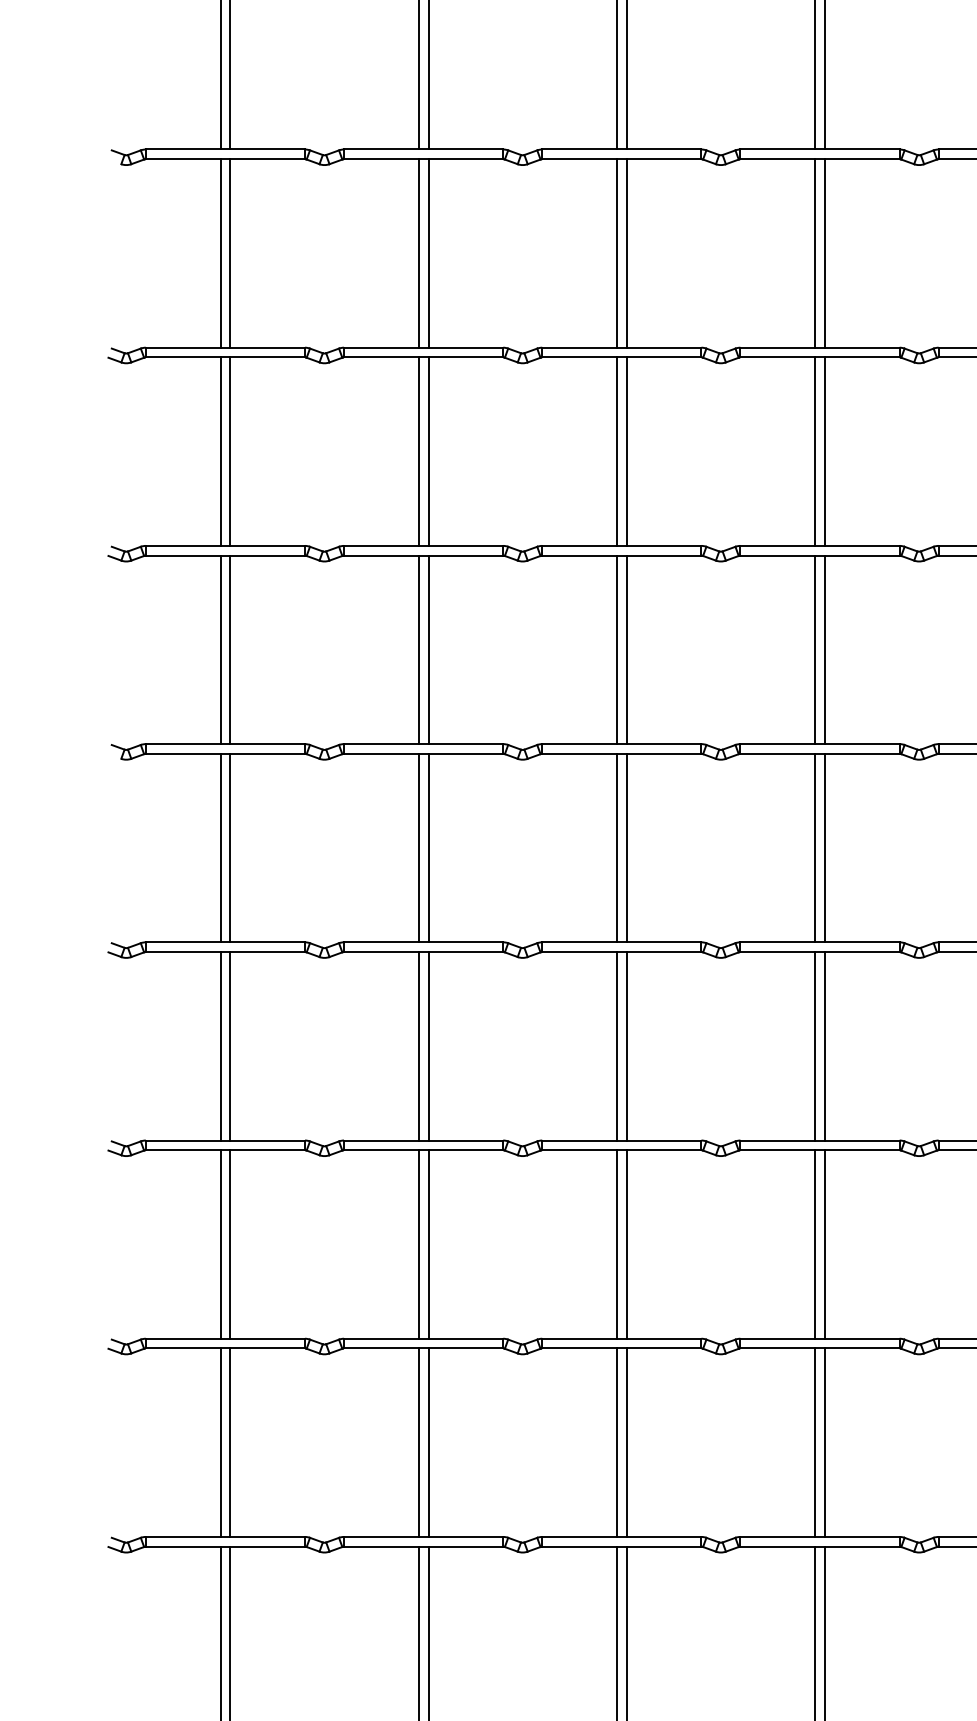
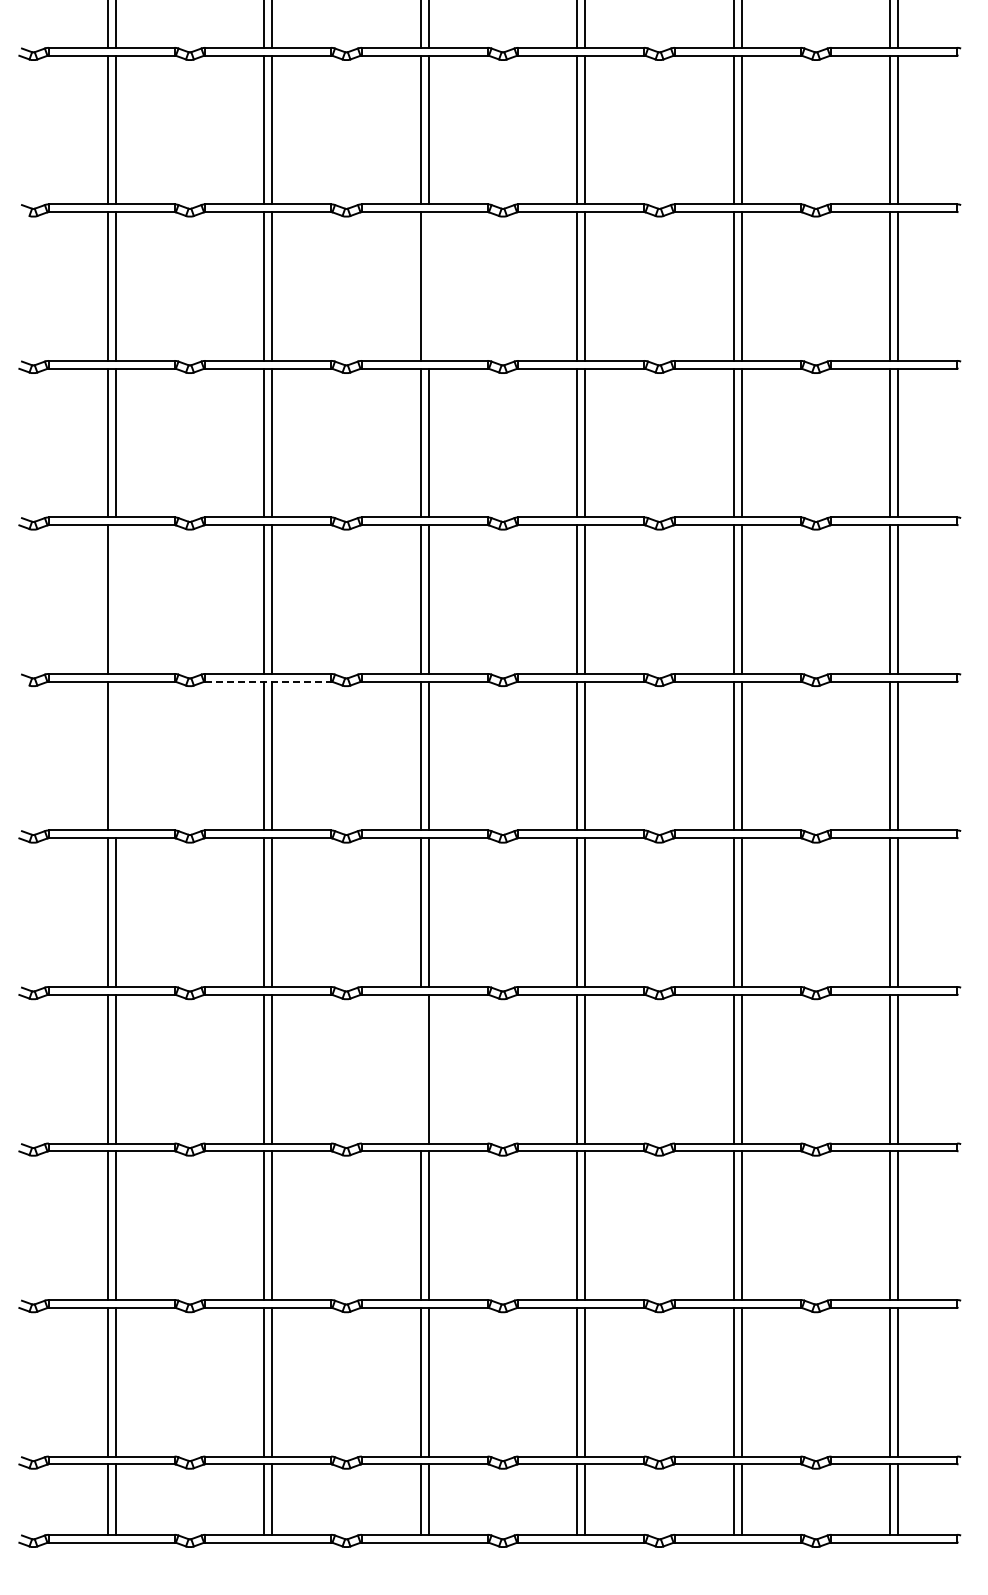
line: (626, 253) -> (428, 286), removed
line: (230, 649) -> (115, 599), removed
line: (423, 753) -> (268, 681), solid -> dashed
line: (230, 847) -> (115, 755), removed
line: (616, 1243) -> (420, 1068), removed

